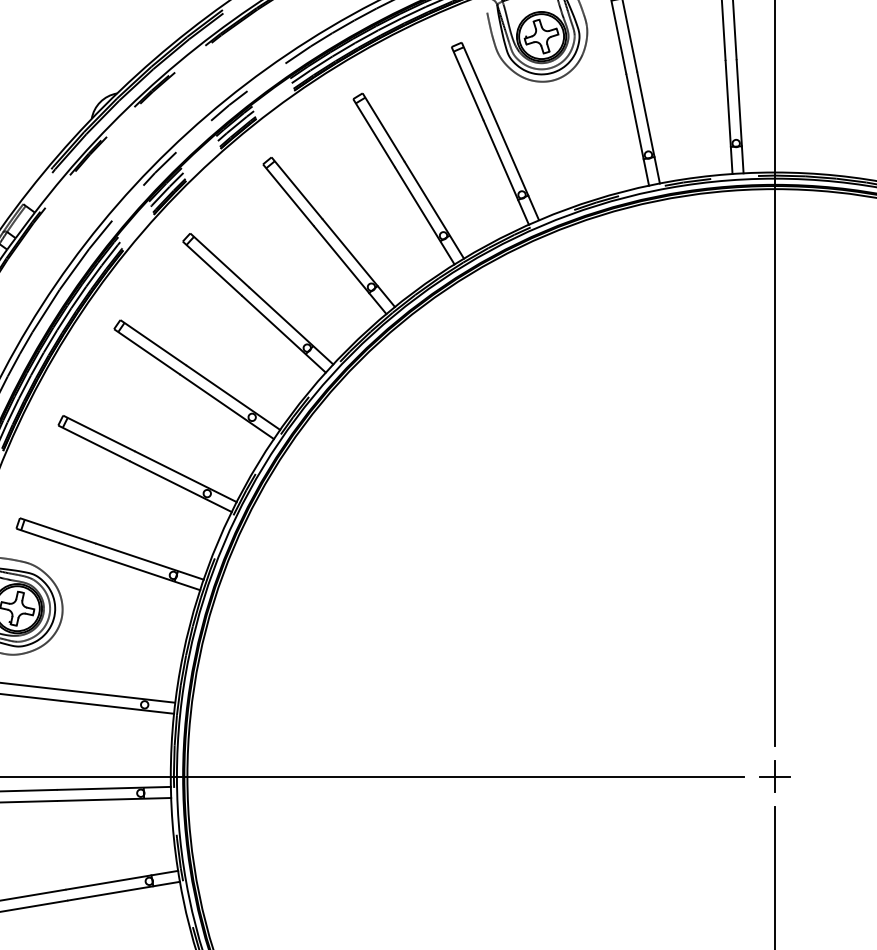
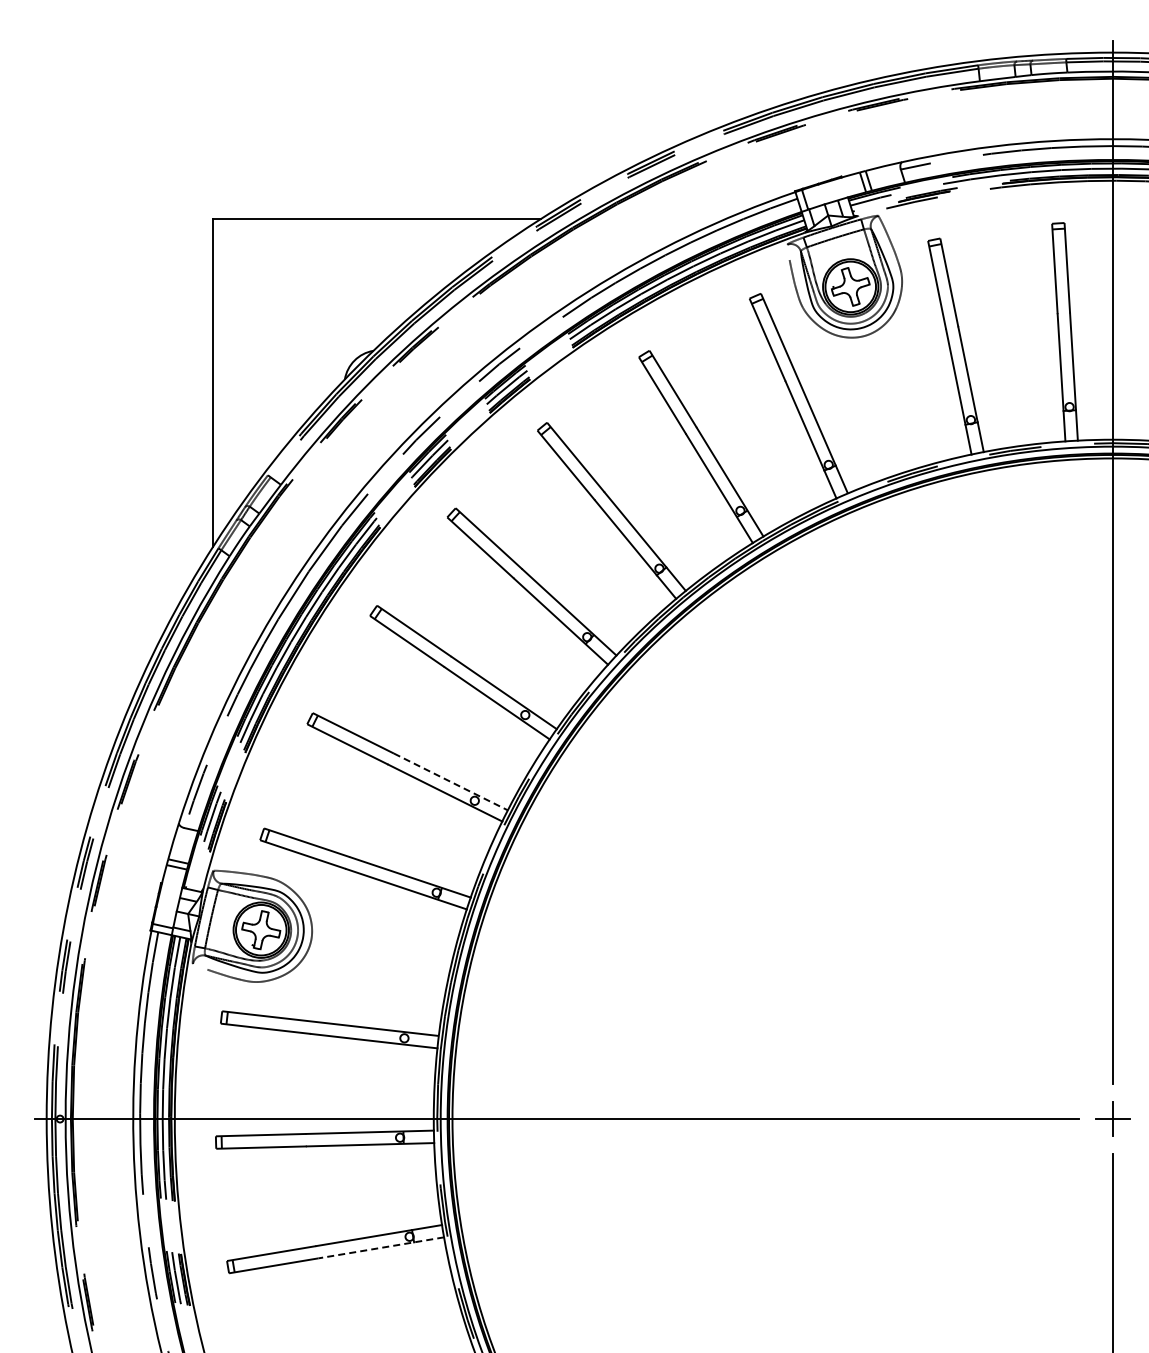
line: (185, 476) -> (450, 781), solid -> dashed
line: (124, 890) -> (381, 1247), solid -> dashed

